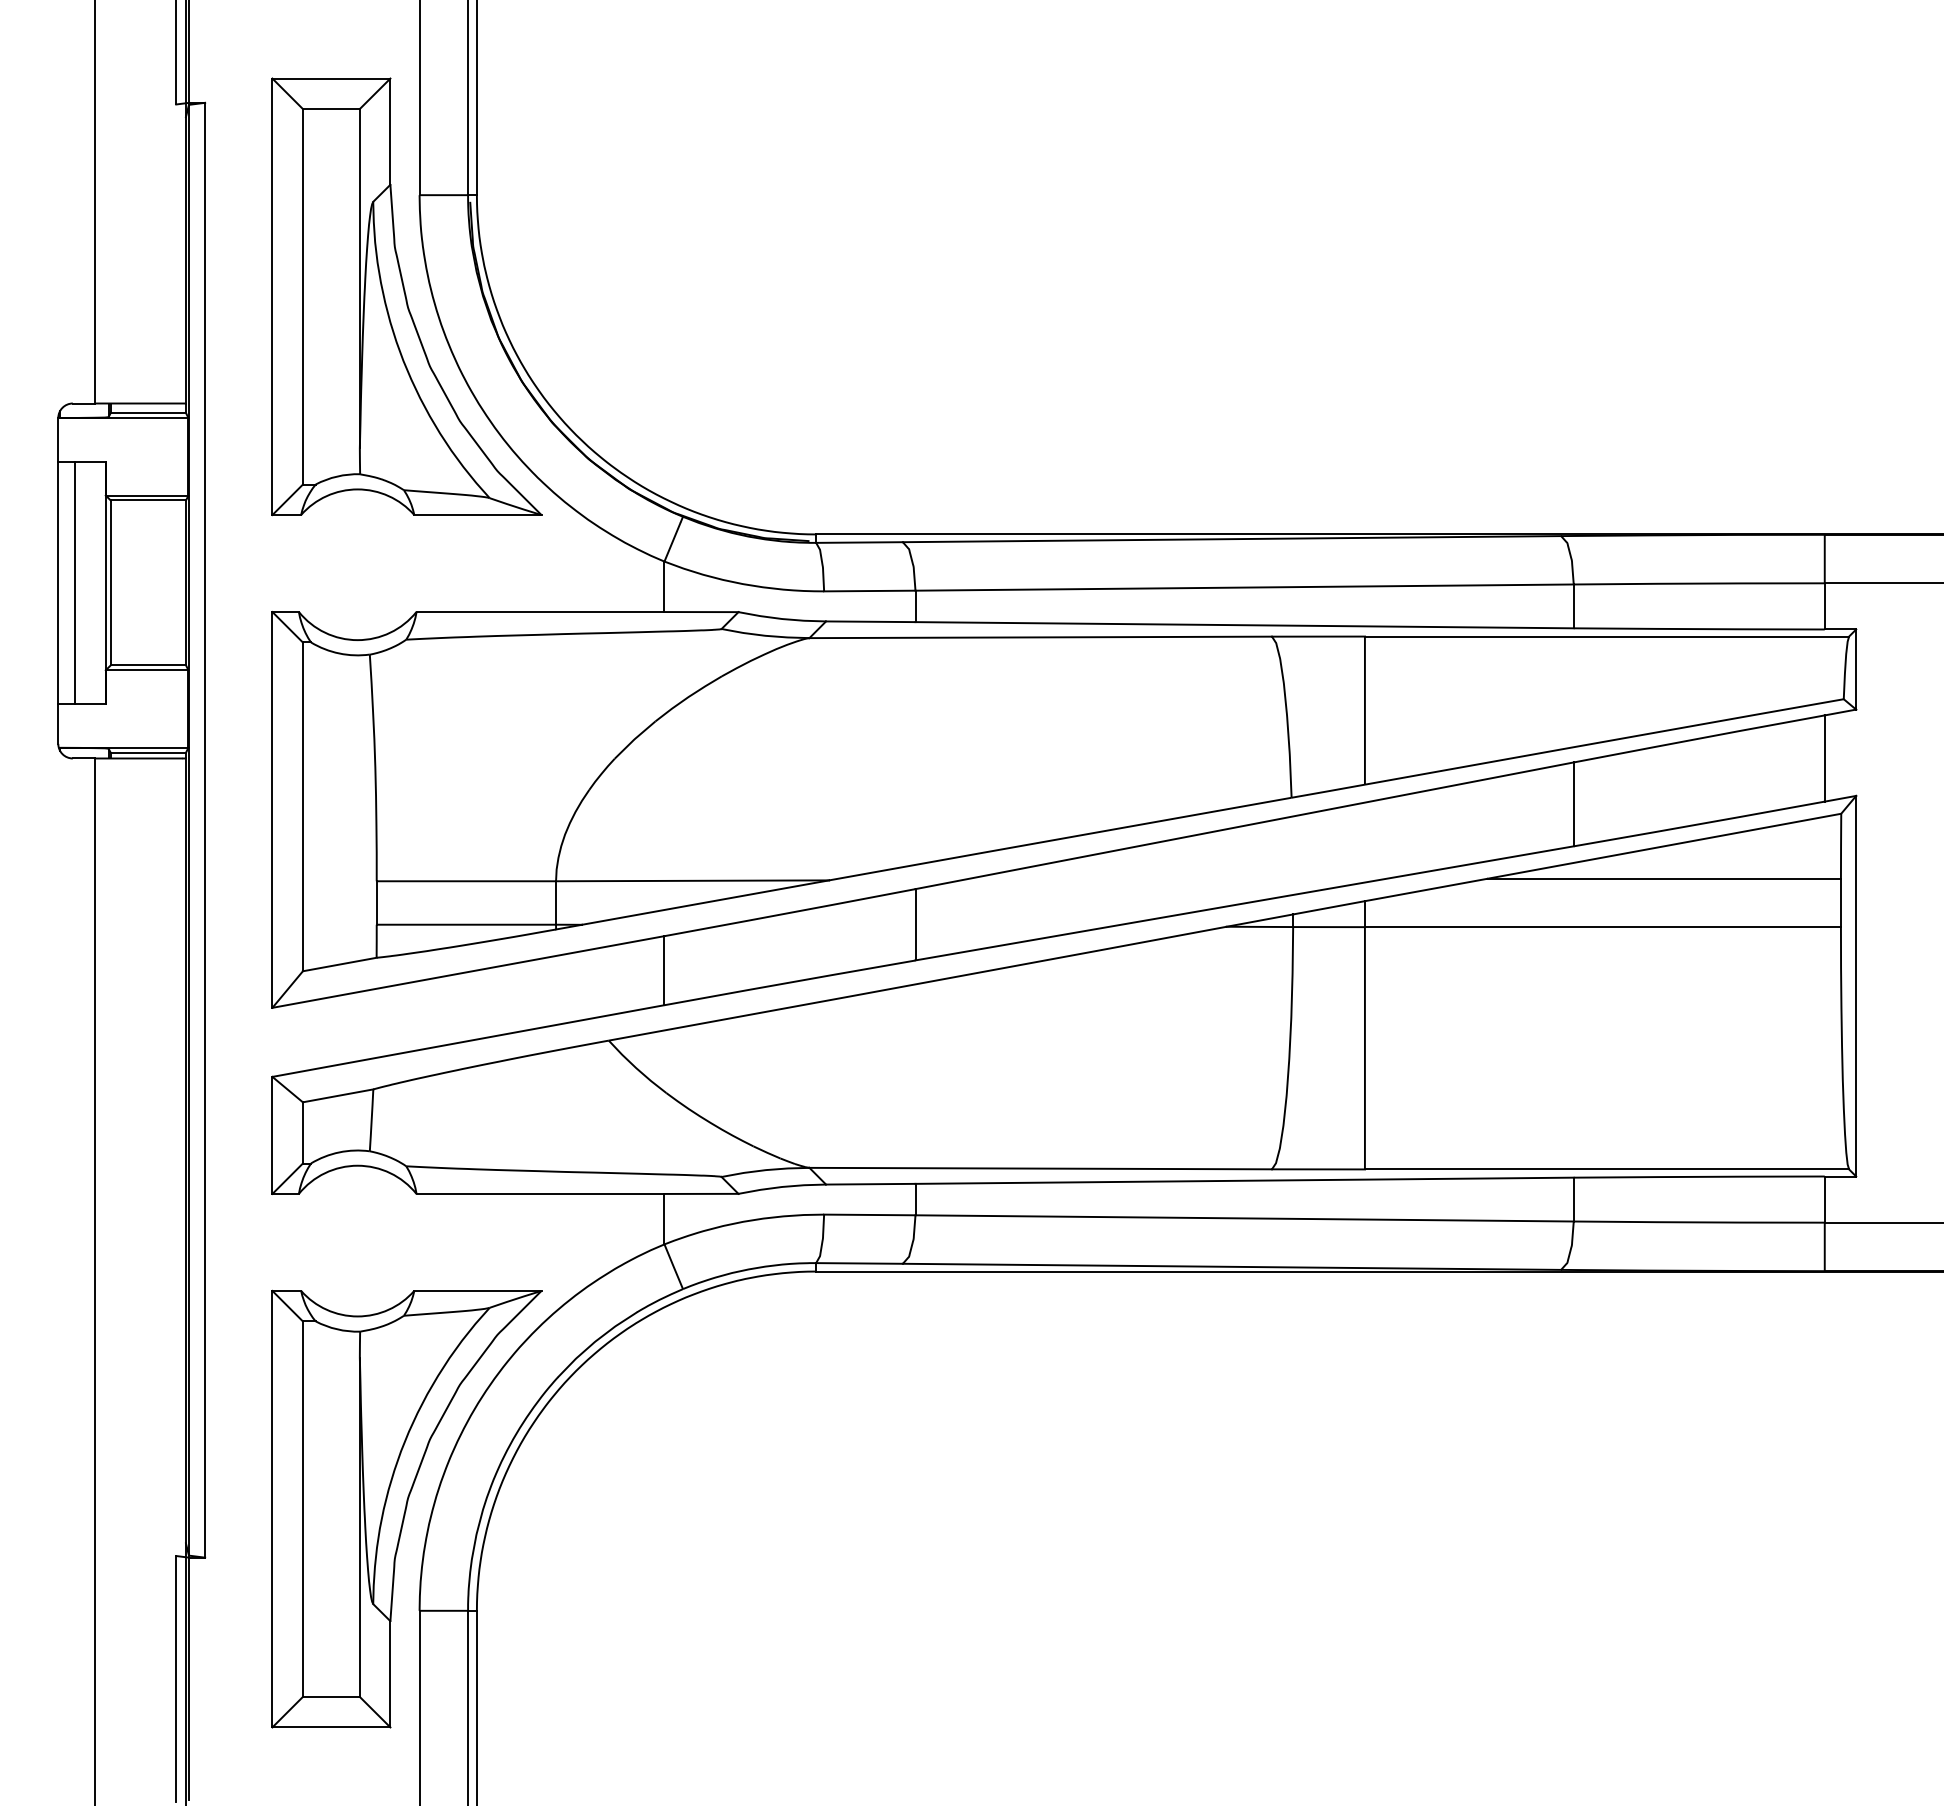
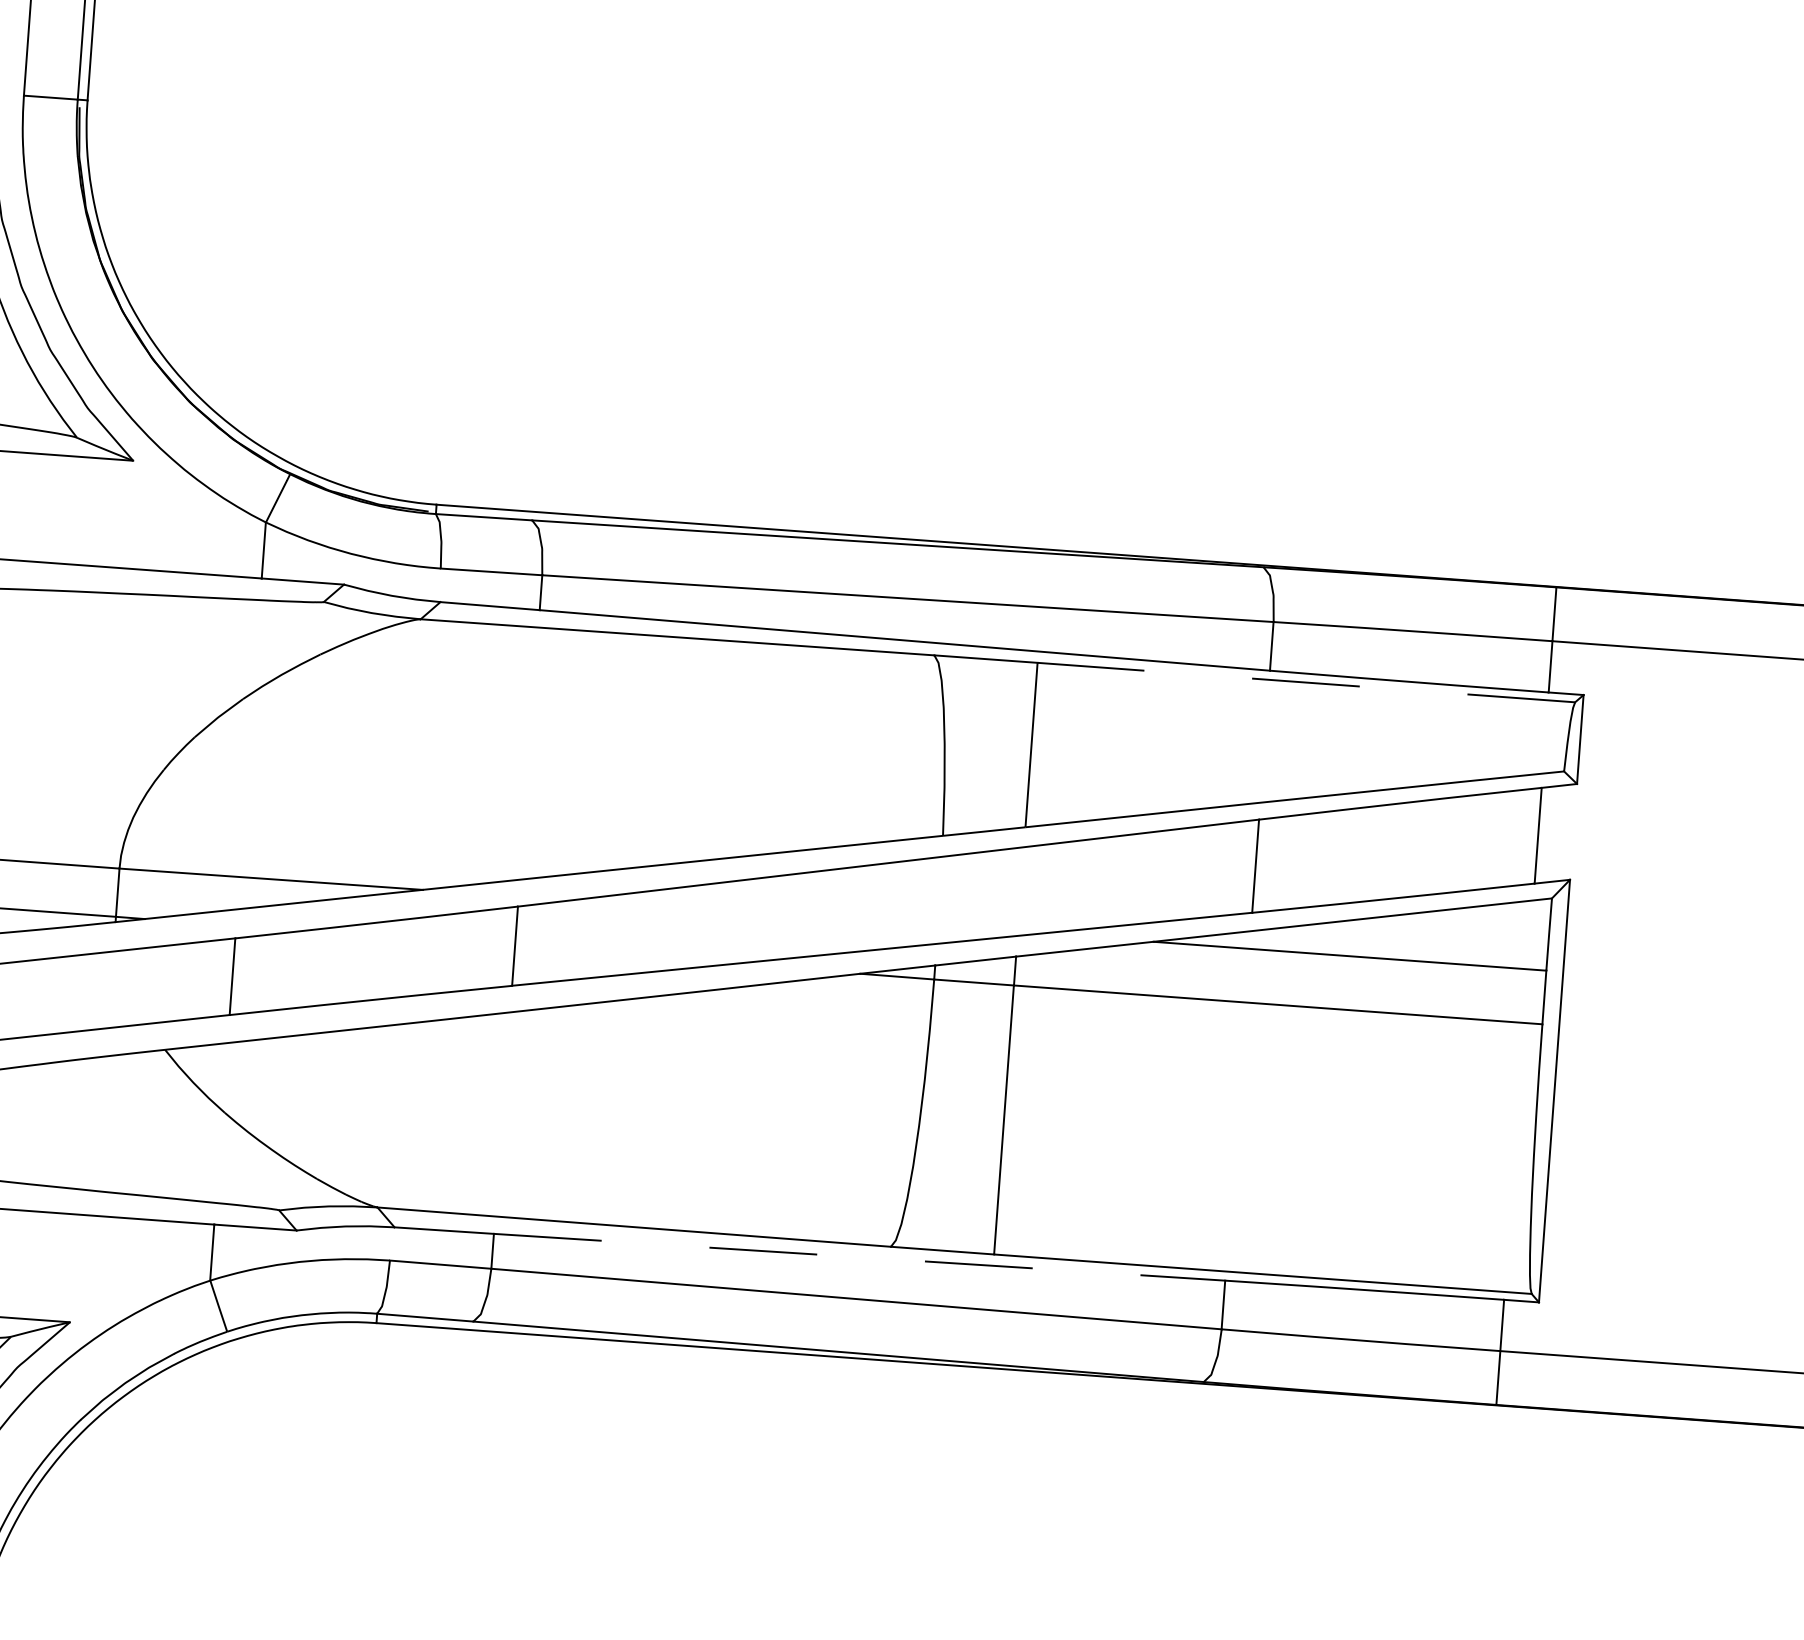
line: (1606, 636) -> (1305, 682), solid -> dashed
line: (1245, 1180) -> (860, 1257), solid -> dashed

